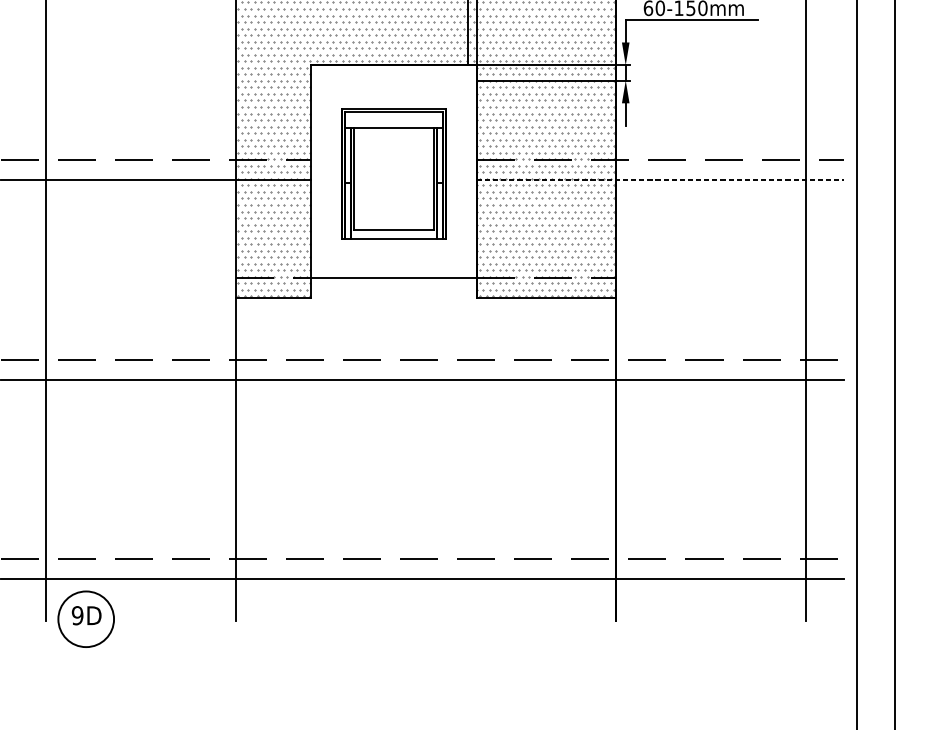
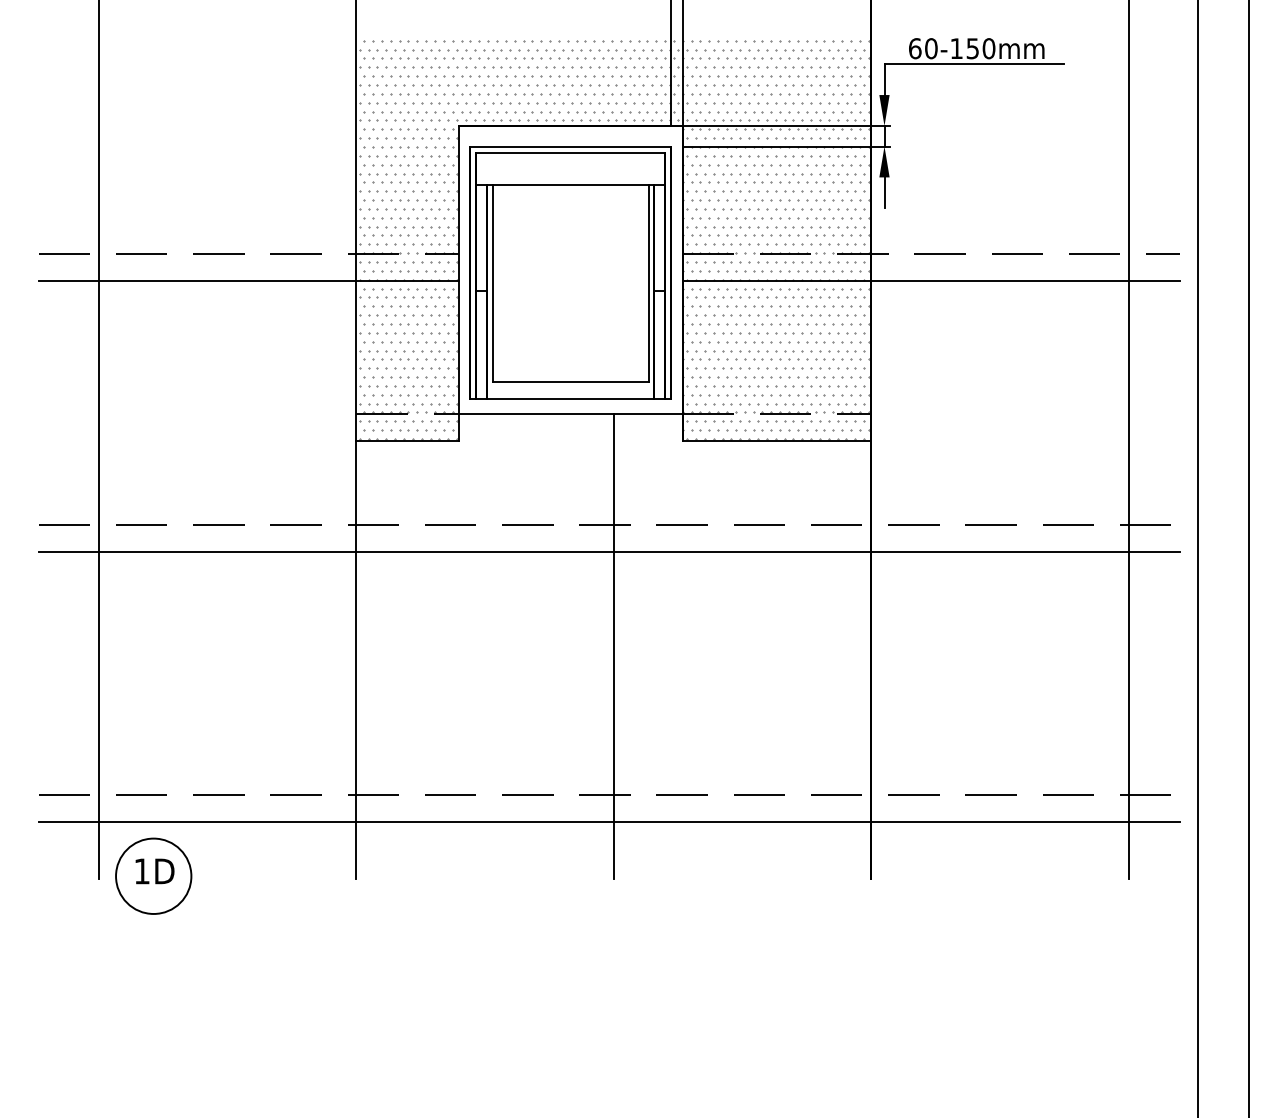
part: (393, 173) -> (570, 272), size x1.43
line: (660, 180) -> (931, 281), dashed -> solid
line: (425, 449) -> (613, 646), added
text: (77, 615) -> (141, 871), 9D -> 1D

